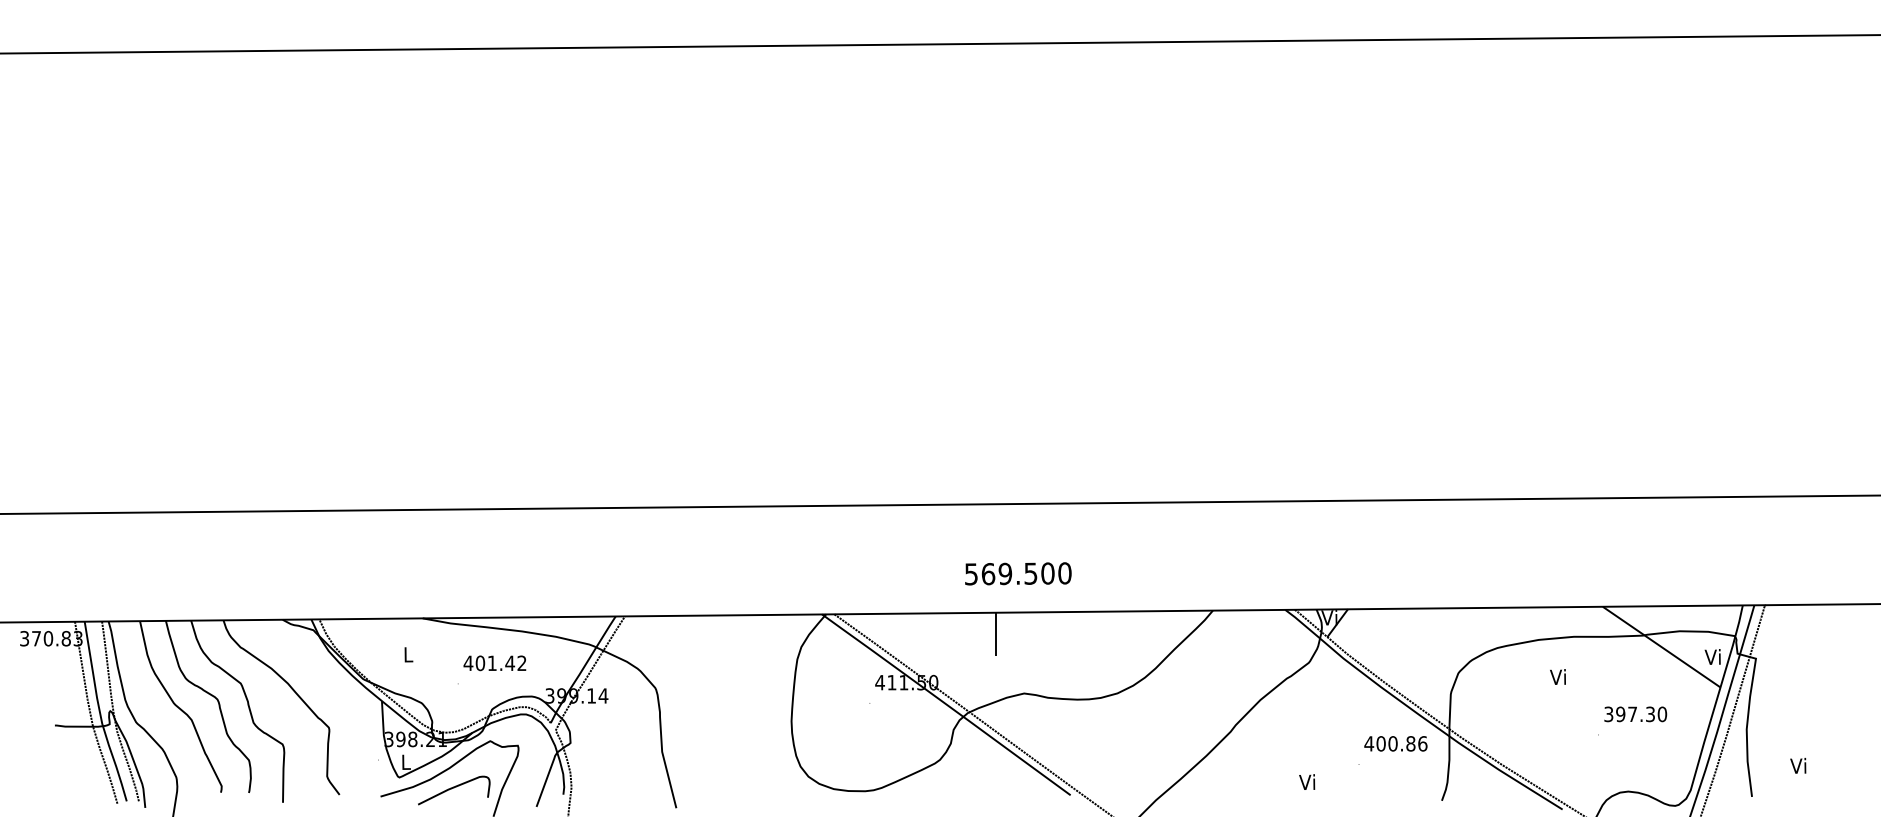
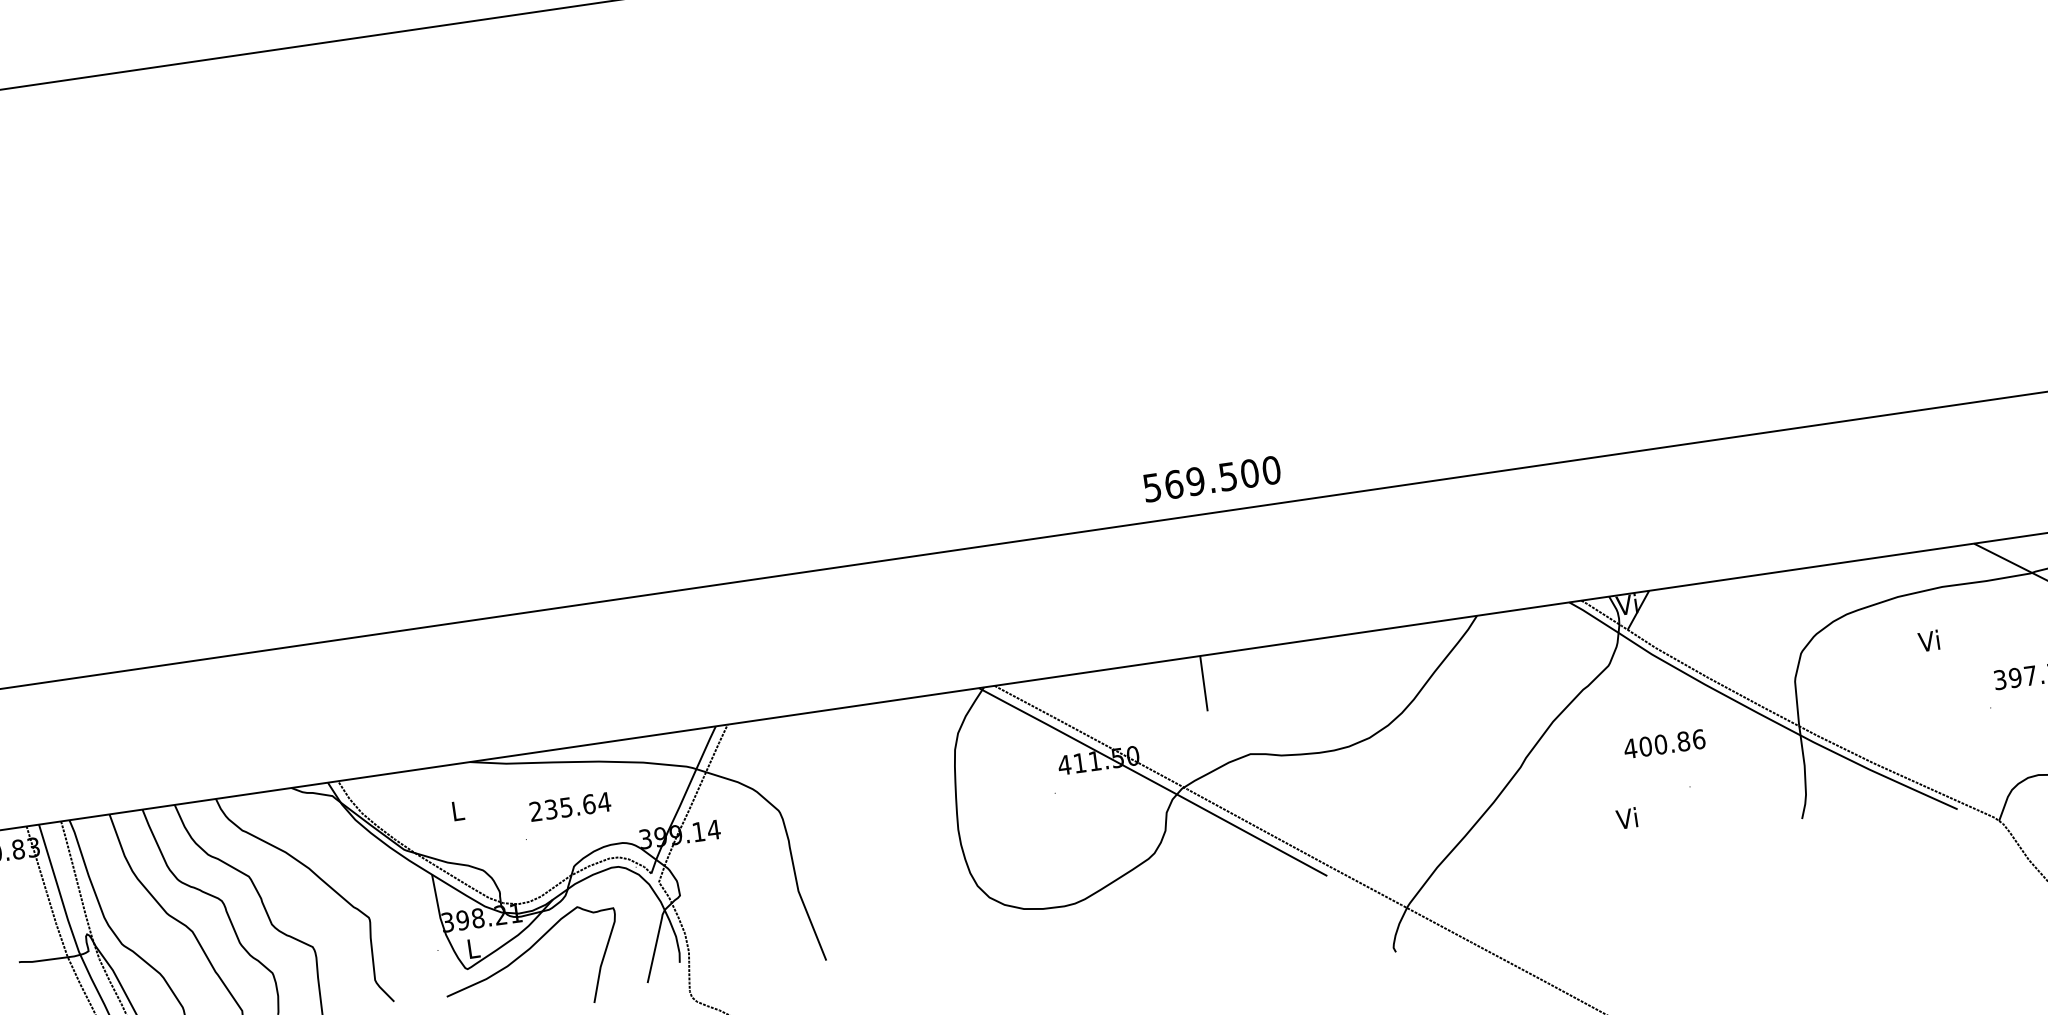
text: (1018, 573) -> (1212, 478), moved
text: (494, 663) -> (569, 807), 401.42 -> 235.64
text: (1395, 743) -> (1664, 743), moved
curve: (454, 788) -> (539, 973), removed

